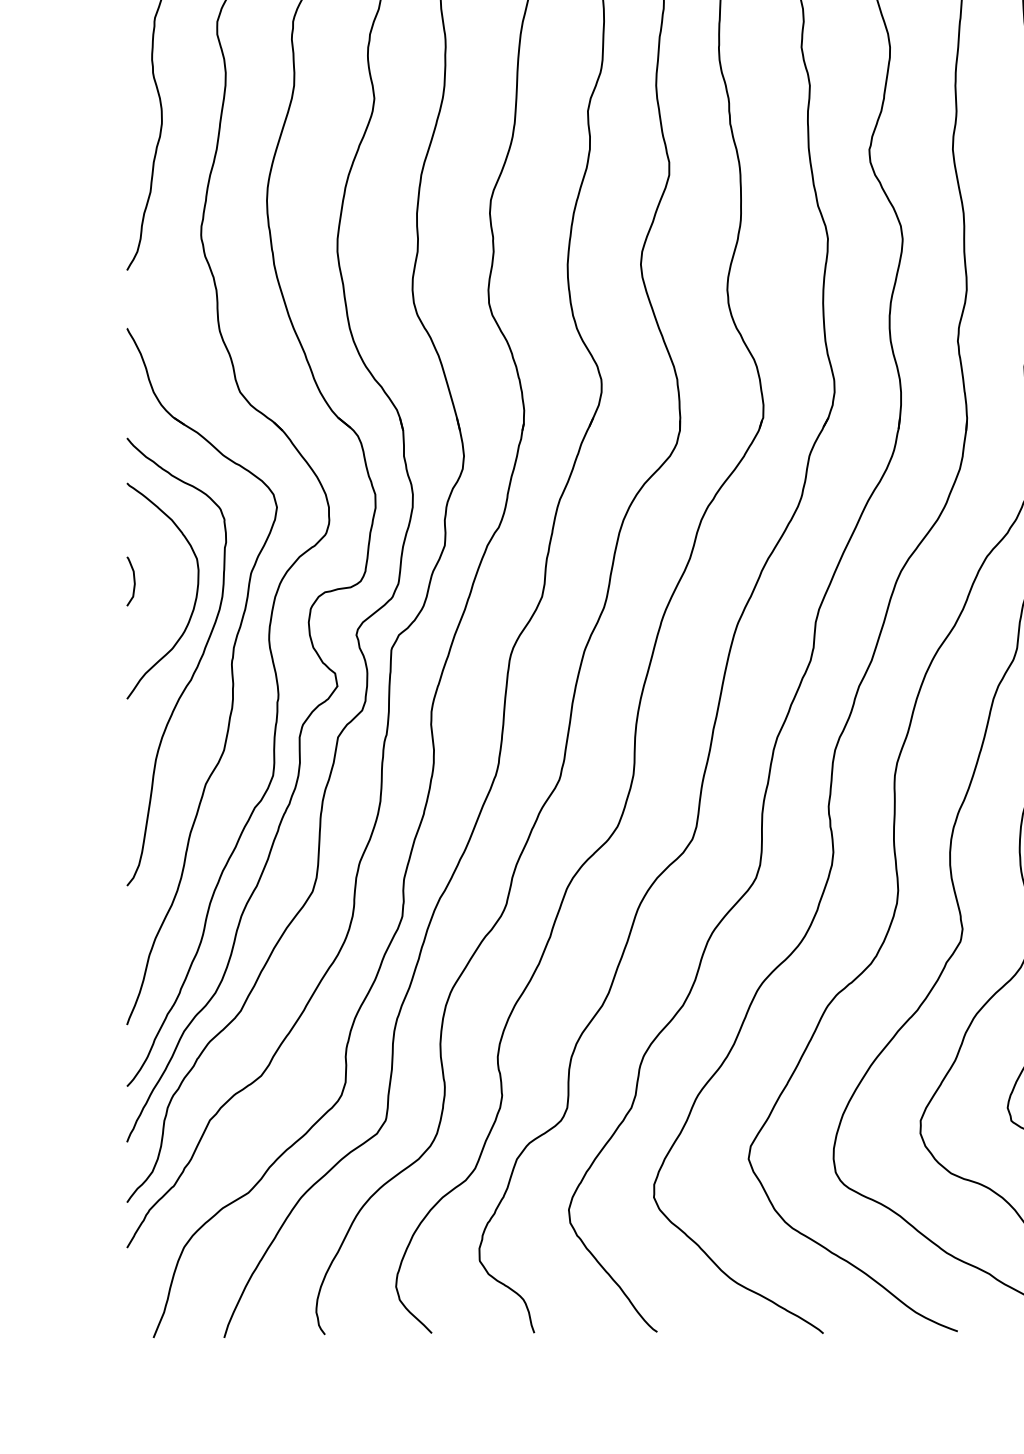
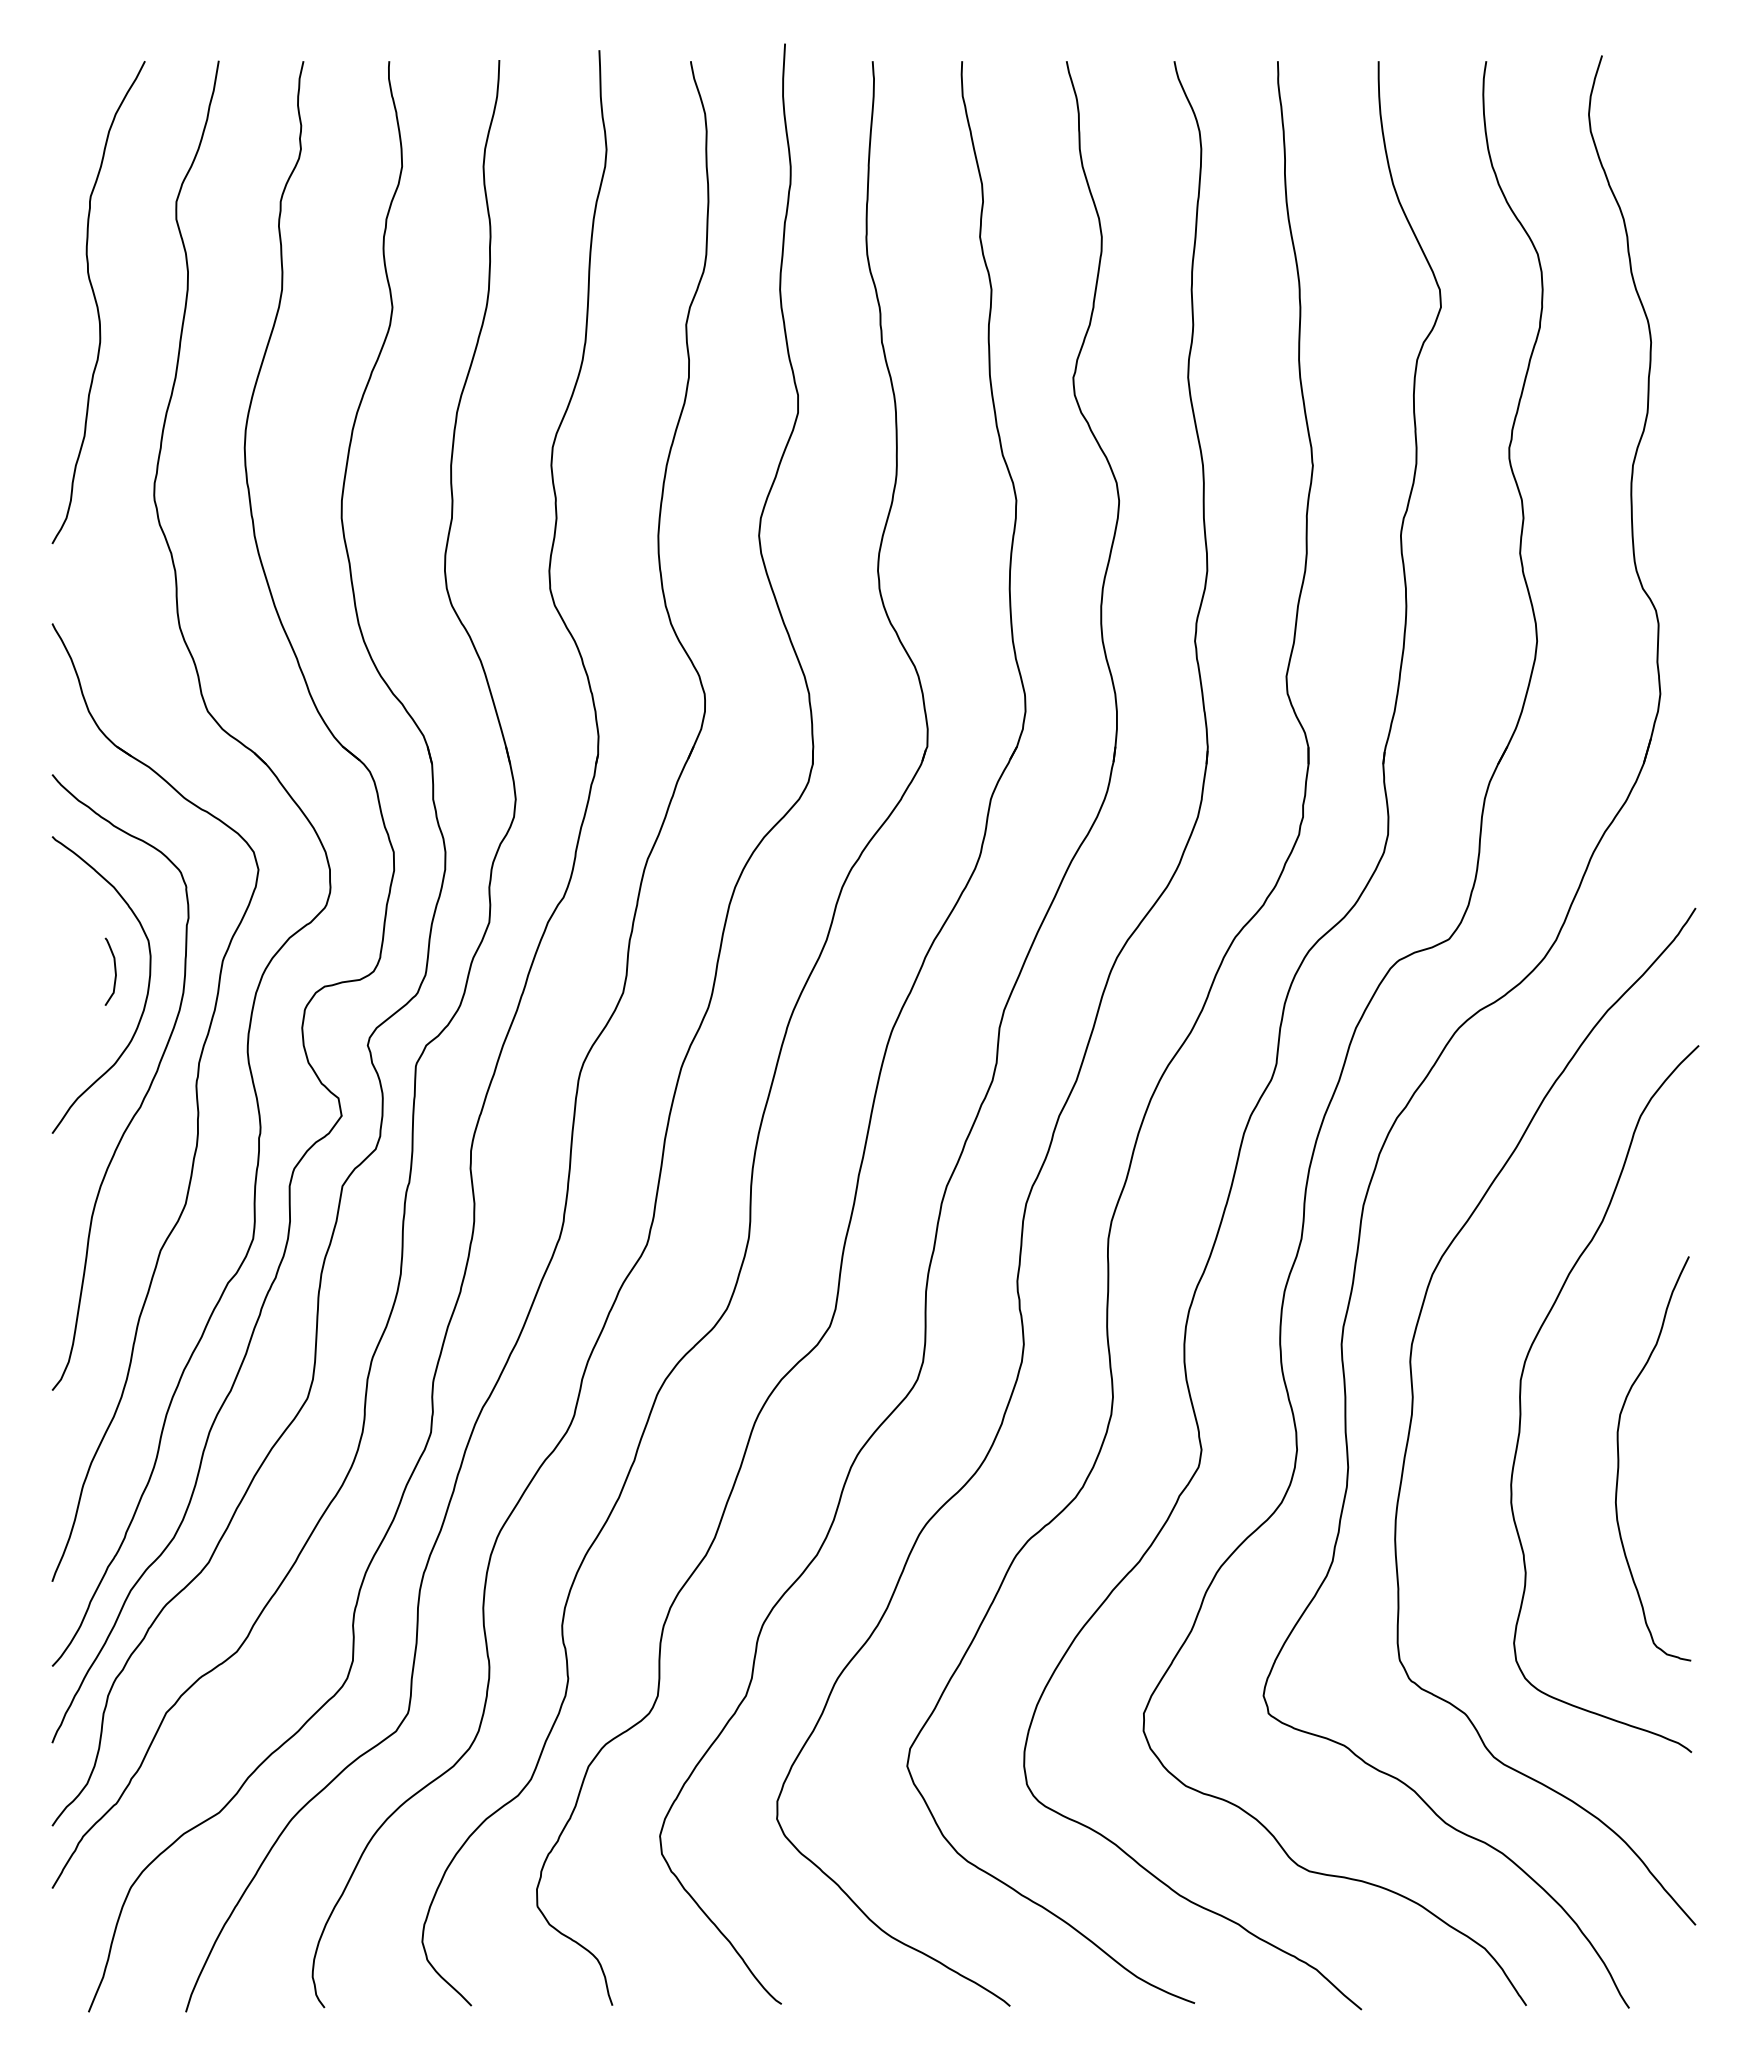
curve: (133, 581) -> (114, 971), moved

